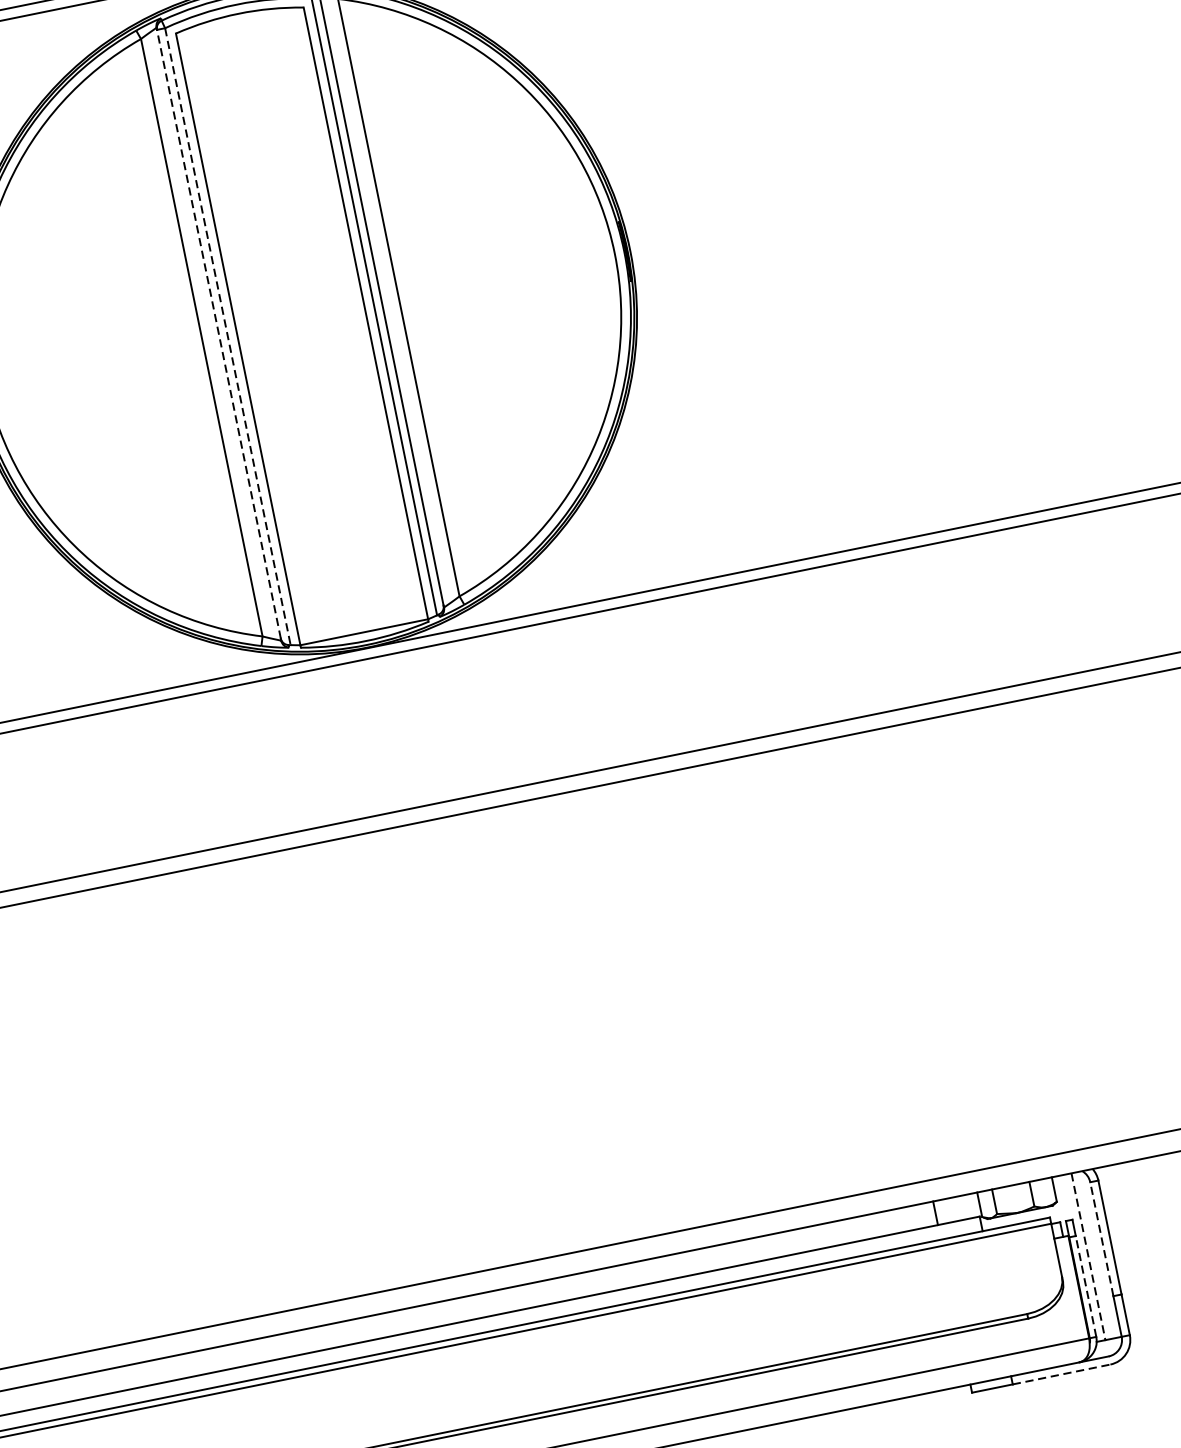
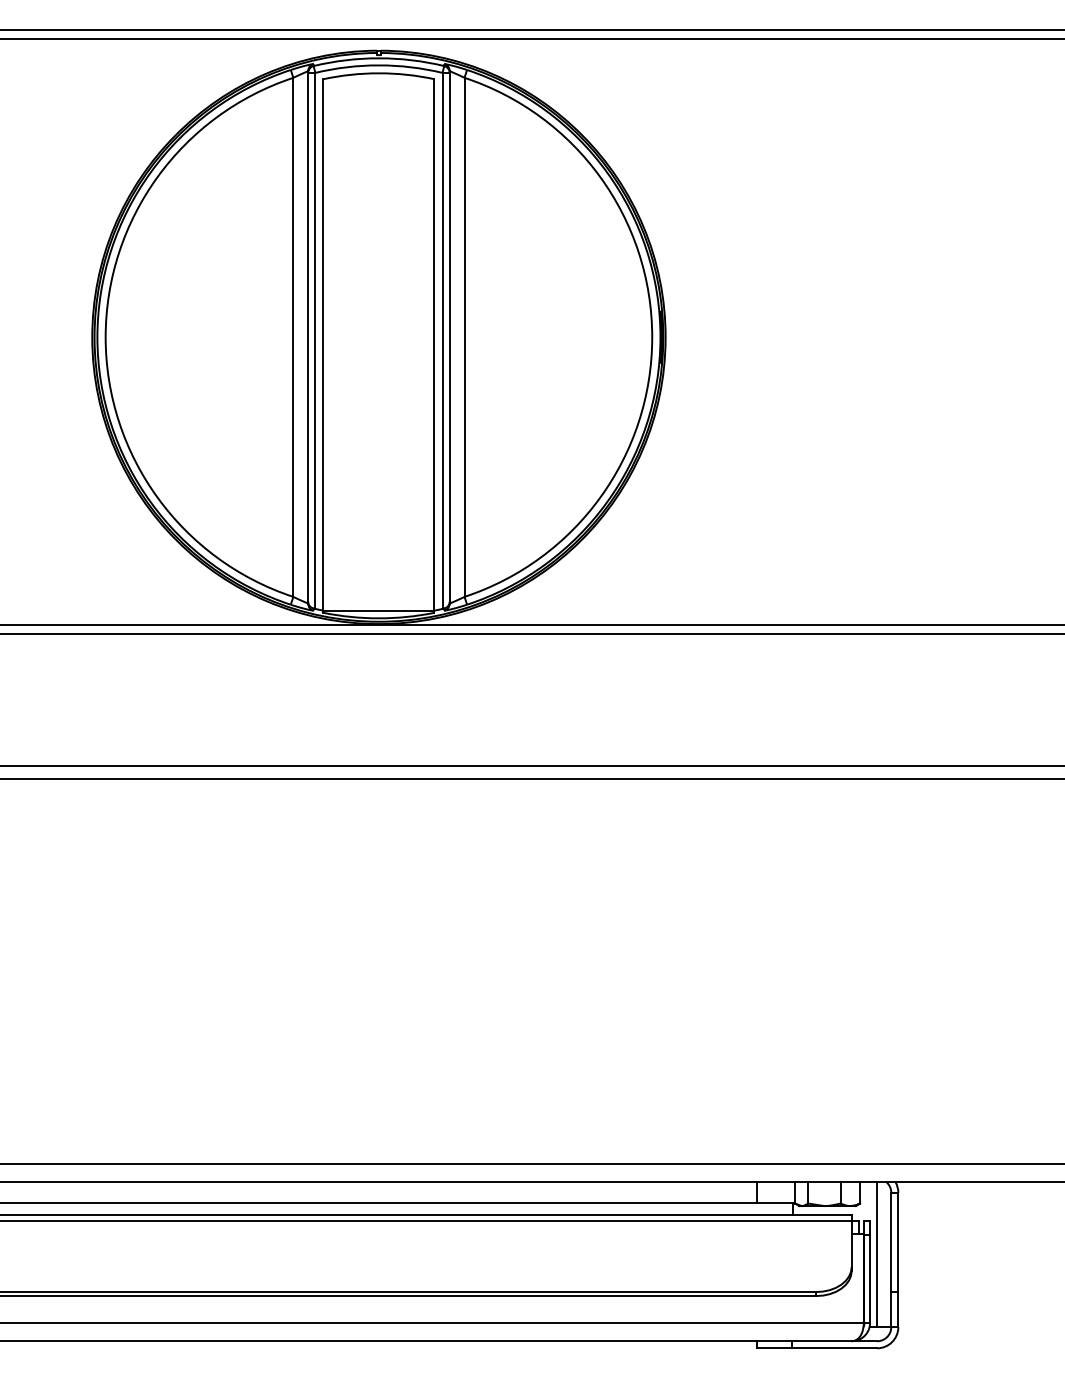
line: (219, 333) -> (308, 336), dashed -> solid
line: (227, 336) -> (315, 340), dashed -> solid
line: (1101, 1238) -> (891, 1241), dashed -> solid
line: (1089, 1257) -> (877, 1255), dashed -> solid
line: (1086, 1286) -> (870, 1279), dashed -> solid
line: (1062, 1374) -> (835, 1348), dashed -> solid

